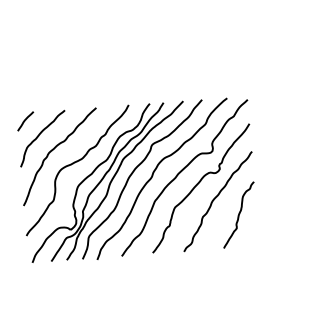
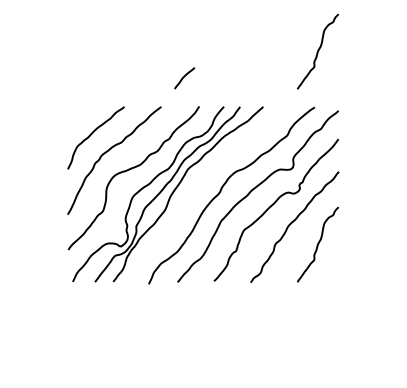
curve: (225, 50) -> (317, 51), added
curve: (25, 120) -> (184, 77), moved
curve: (134, 172) -> (199, 185), removed

